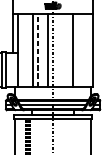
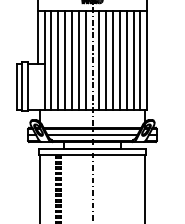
line: (23, 49) -> (51, 59), added
line: (28, 49) -> (58, 59), added
line: (42, 49) -> (78, 59), added
line: (58, 49) -> (99, 59), added
line: (63, 49) -> (106, 59), added
line: (68, 49) -> (113, 59), added
line: (77, 49) -> (126, 59), added
line: (83, 49) -> (133, 59), added
line: (88, 49) -> (140, 59), added
line: (37, 50) -> (71, 60), dashed -> solid

